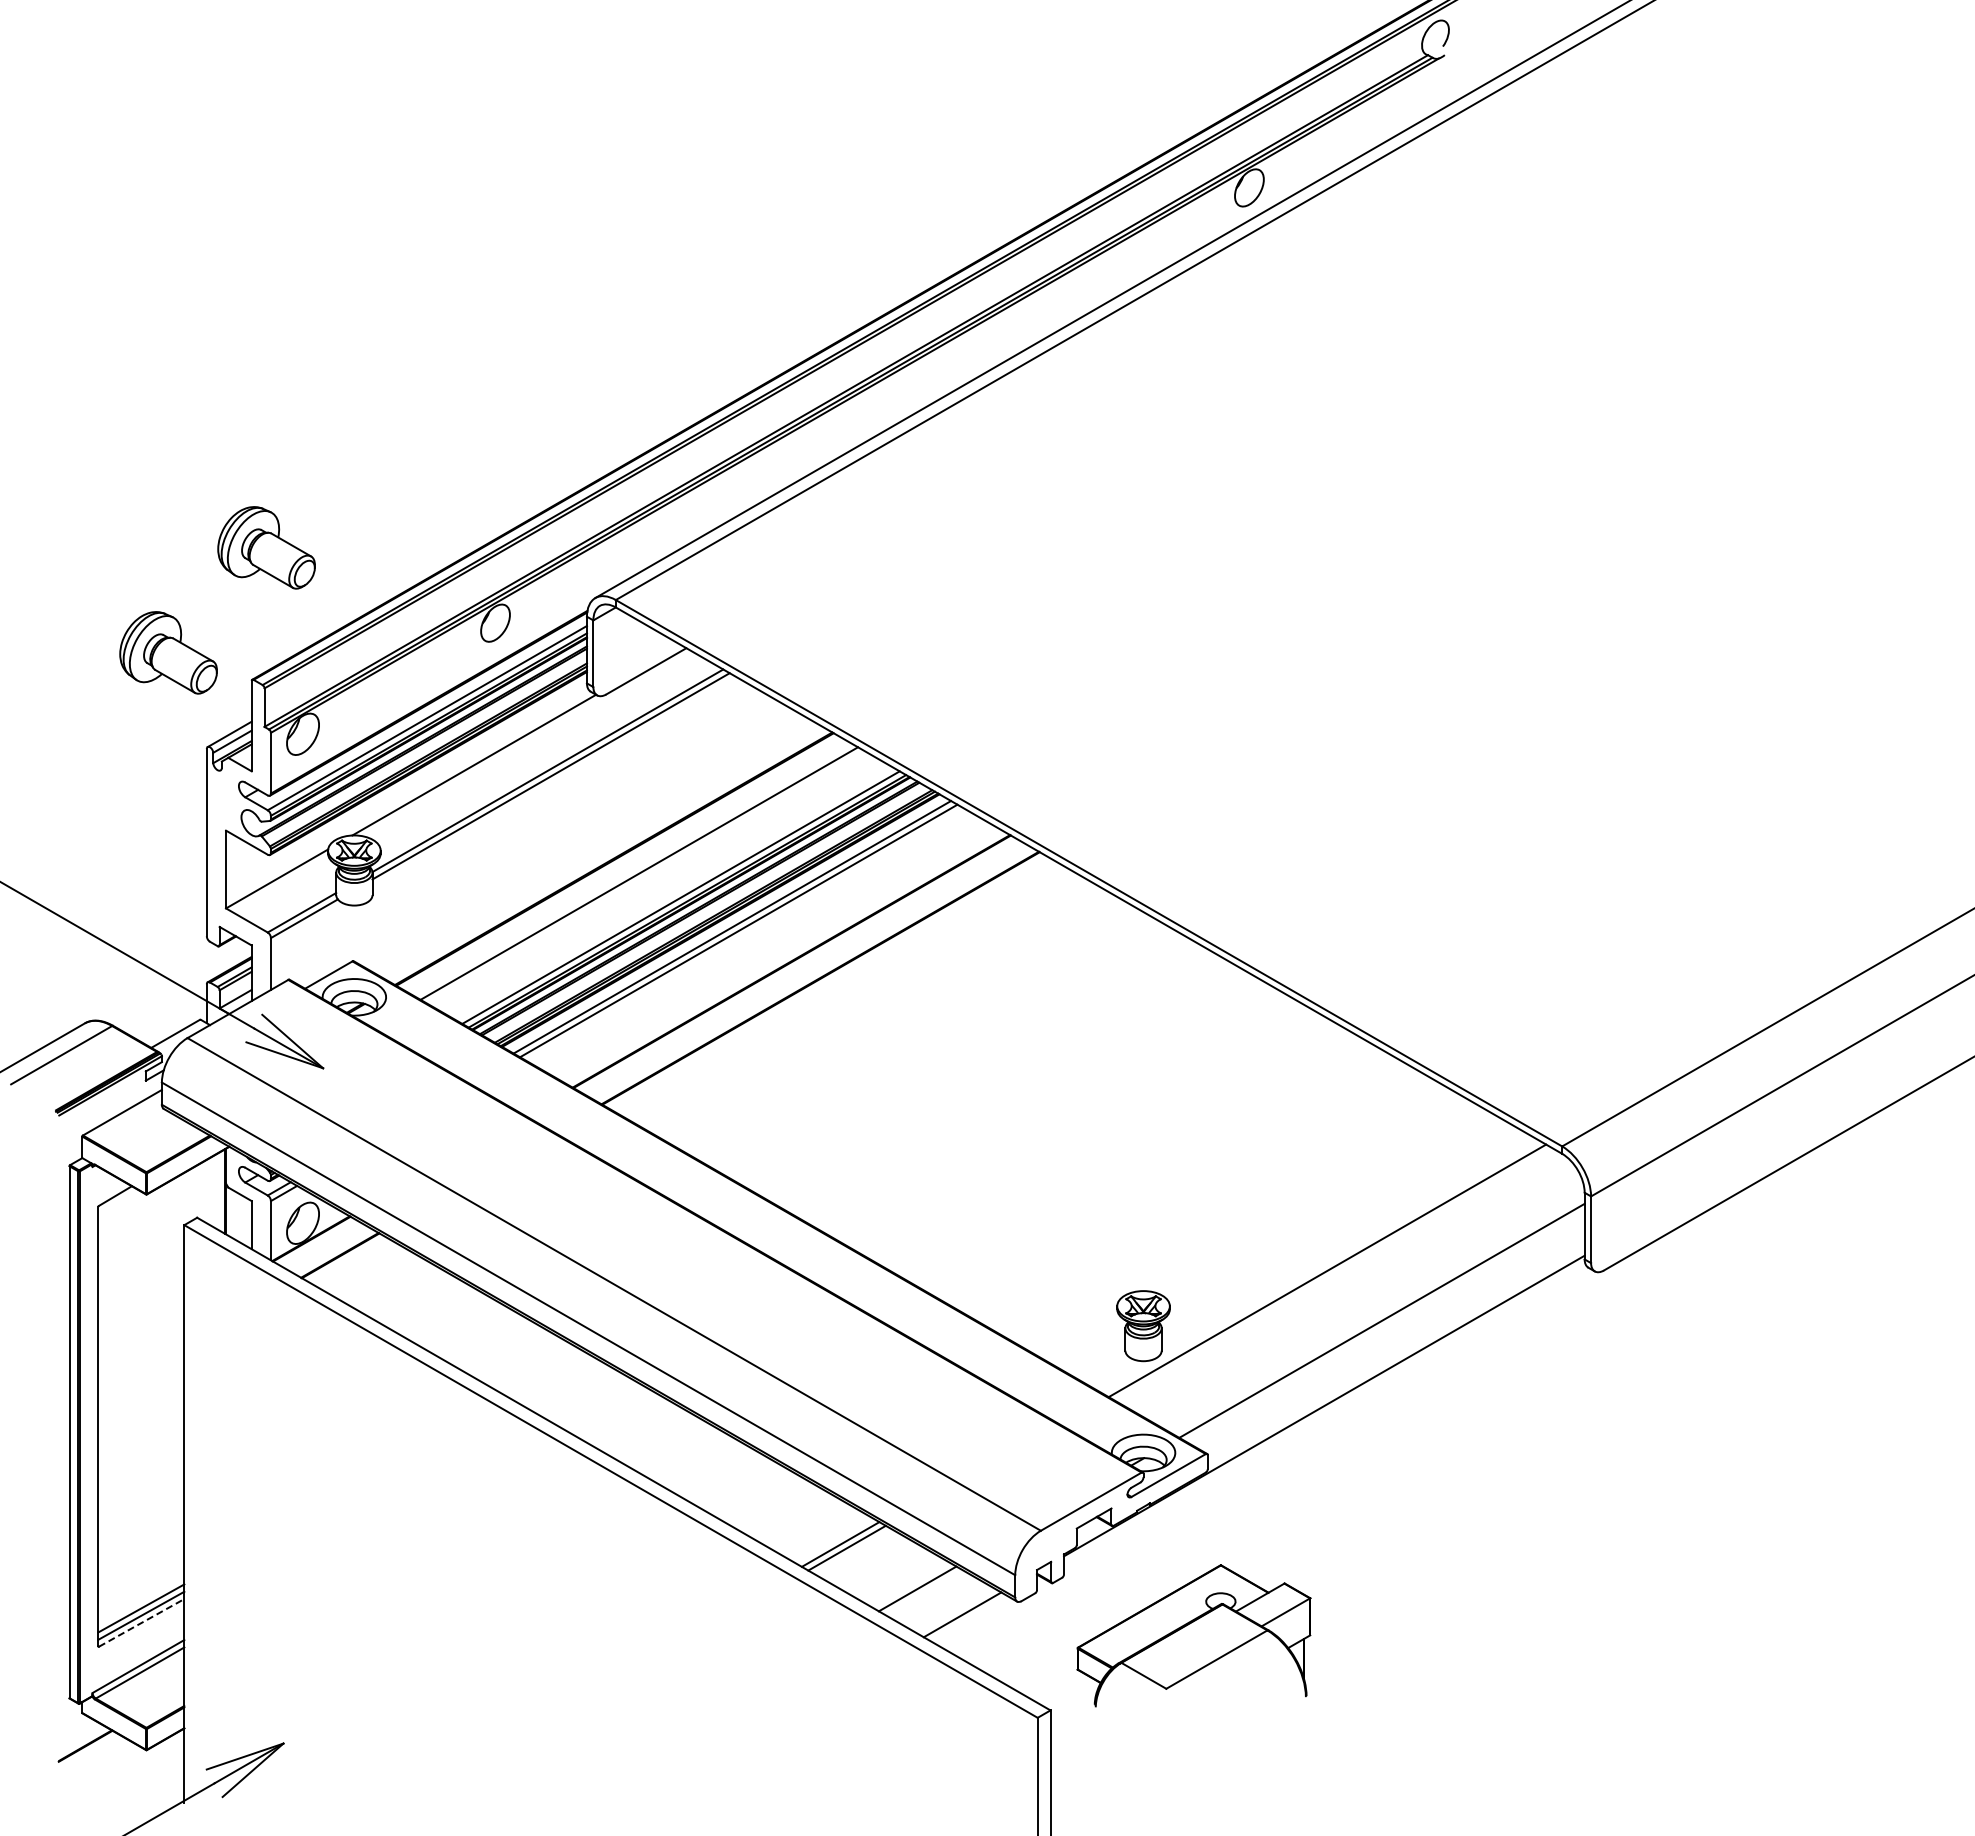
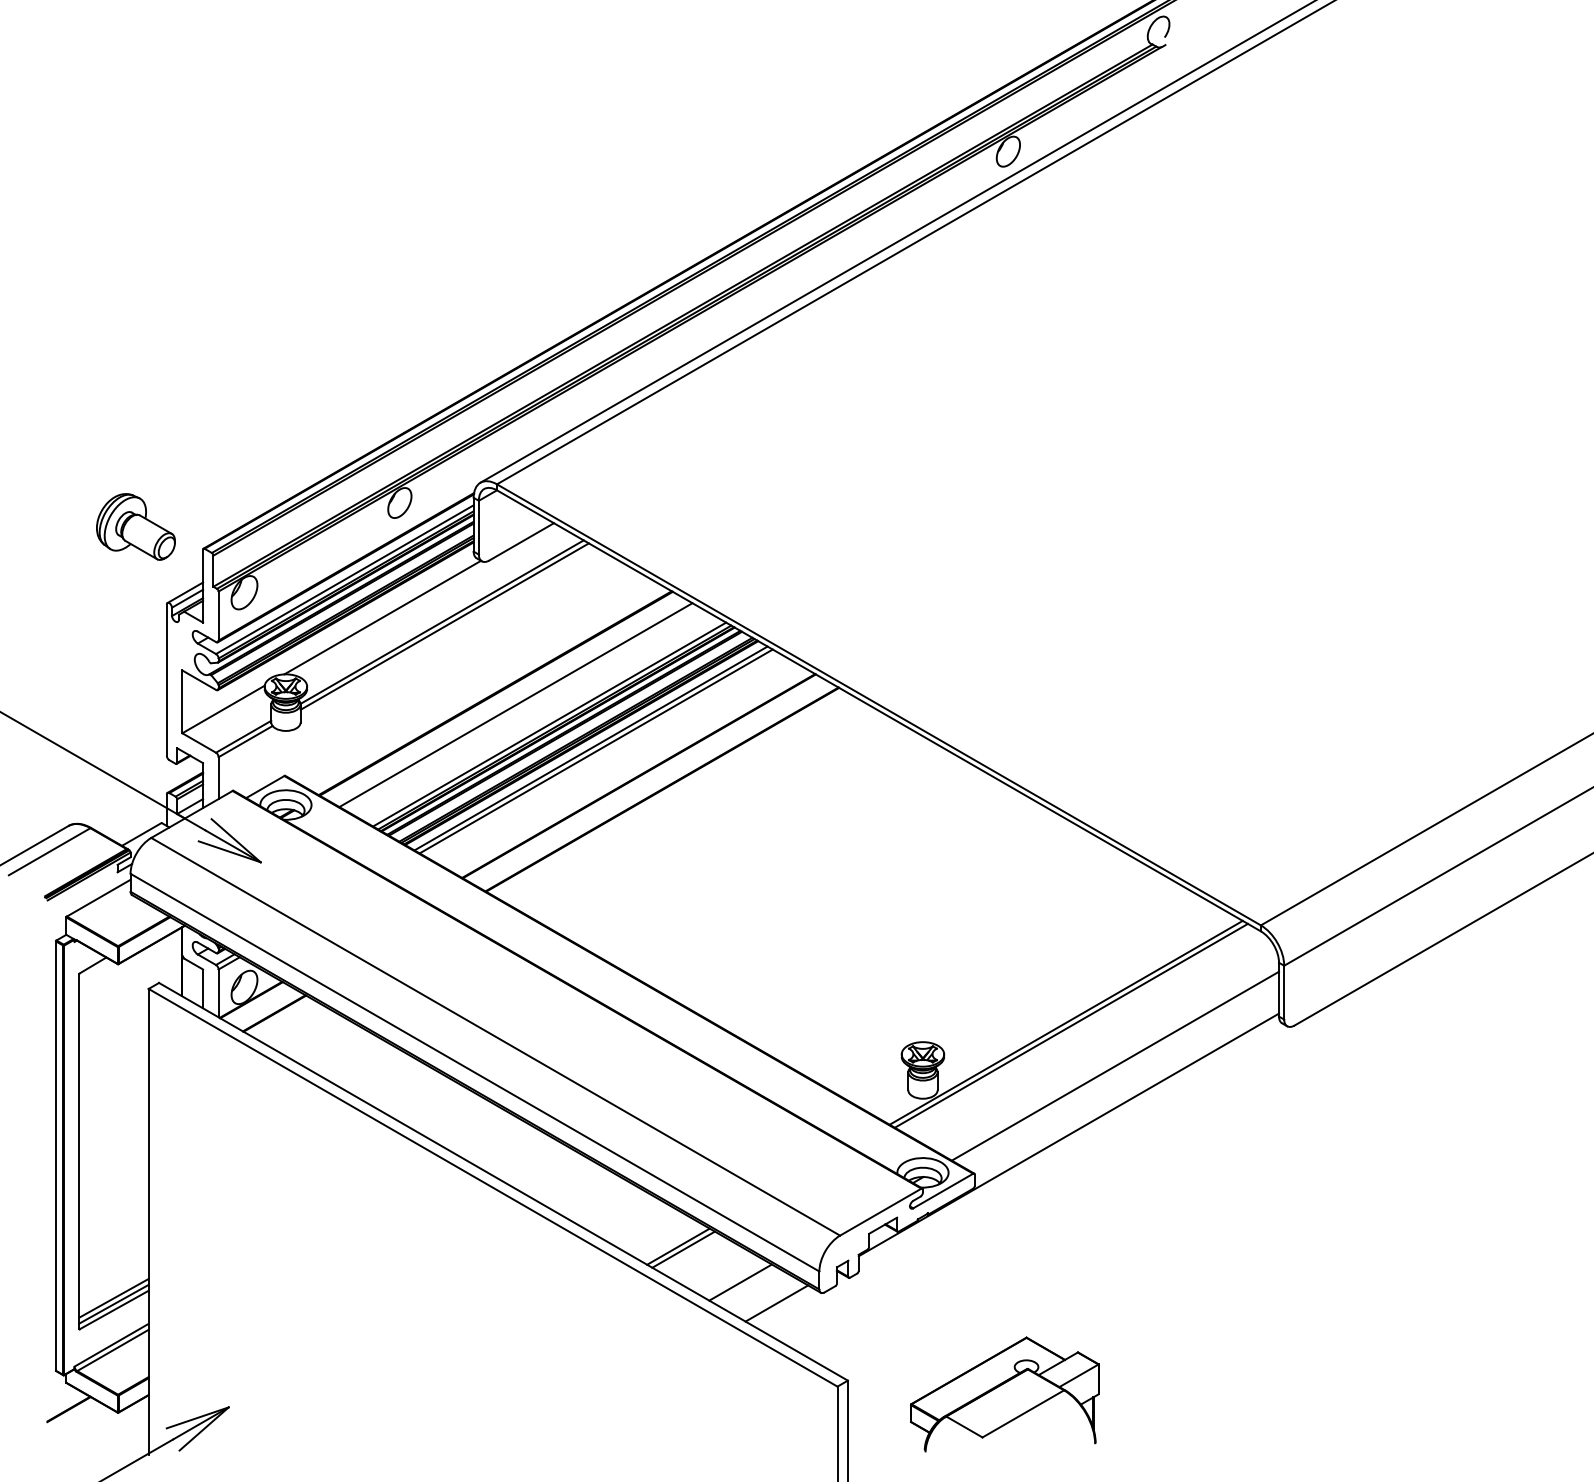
part: (266, 547) -> (215, 441), removed
line: (1320, 1266) -> (1065, 1022), added
line: (141, 1622) -> (114, 1309), dashed -> solid
part: (1193, 1635) -> (1004, 1394), moved

